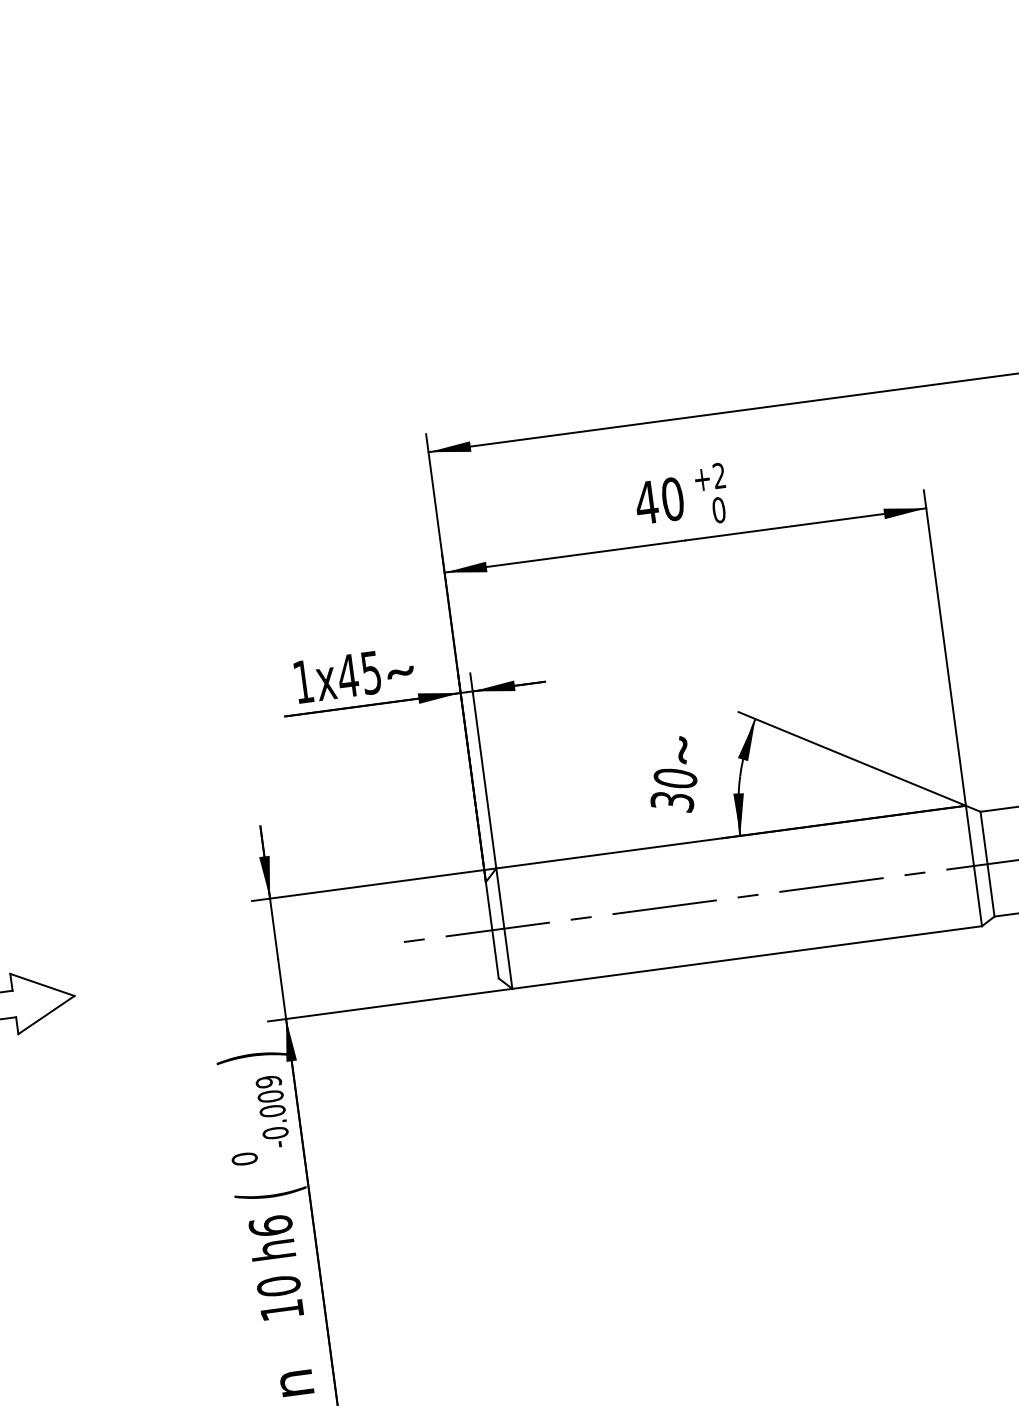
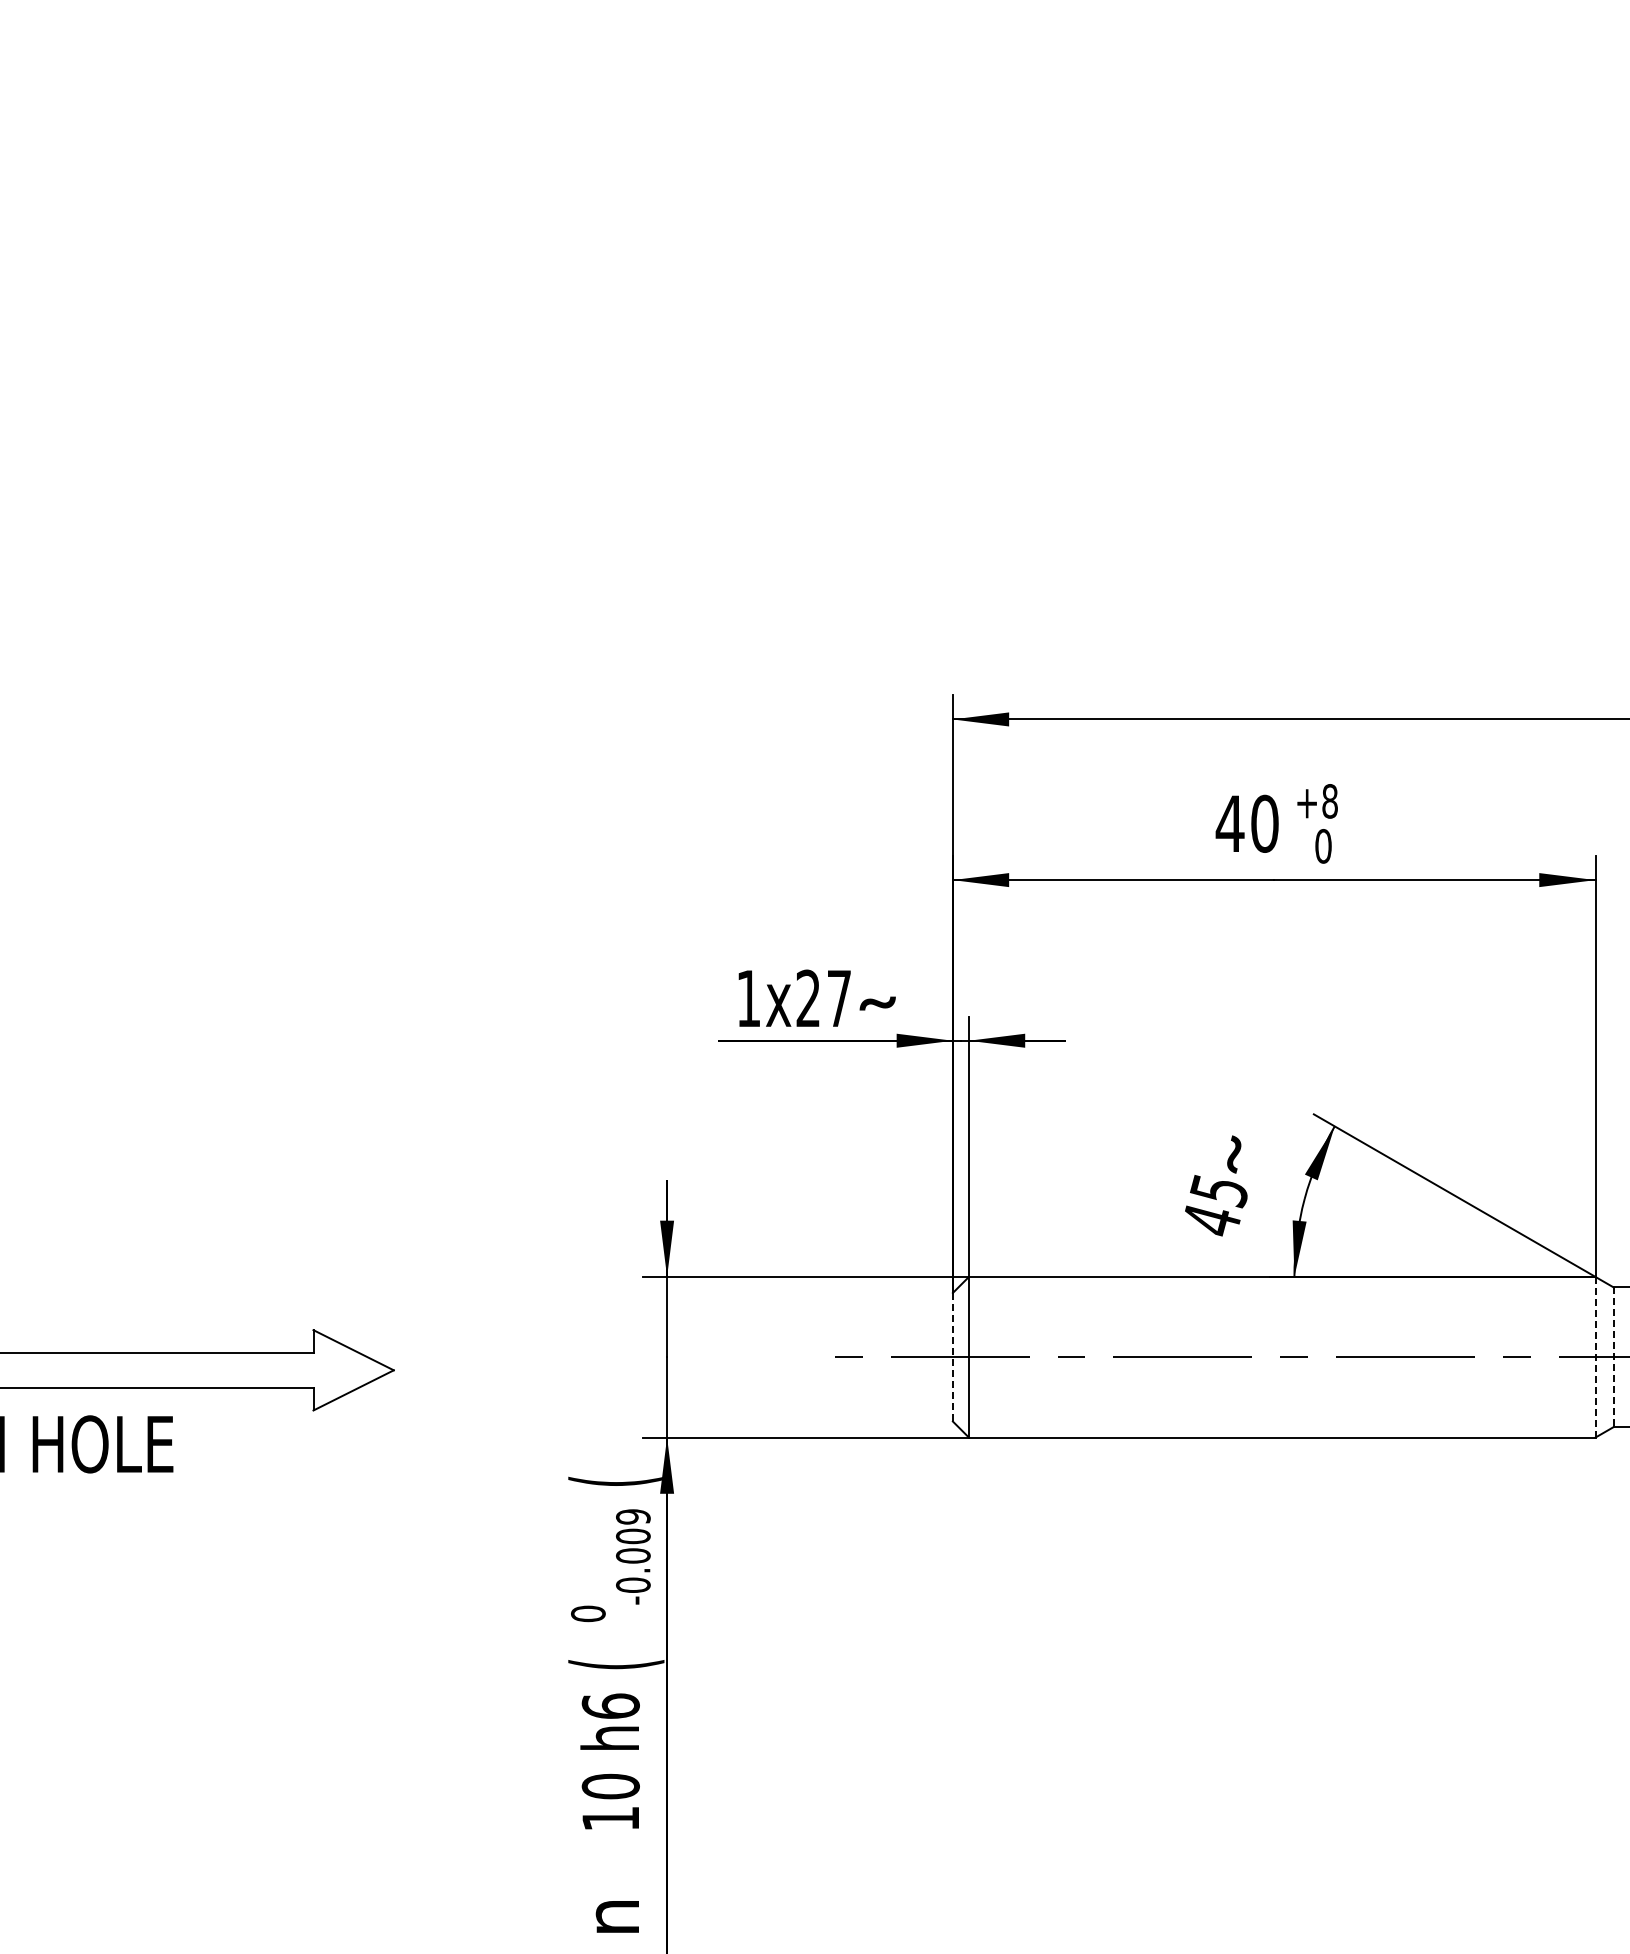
text: (719, 476) -> (1329, 801), +2 -> +8
text: (358, 674) -> (822, 998), 1x45 -> 1x27
text: (673, 791) -> (1214, 1206), 30 -> 45
line: (987, 864) -> (1613, 1357), solid -> dashed
line: (974, 866) -> (1595, 1357), solid -> dashed
line: (492, 930) -> (952, 1357), solid -> dashed
text: (251, 1057) -> (615, 1481), ) -> (

